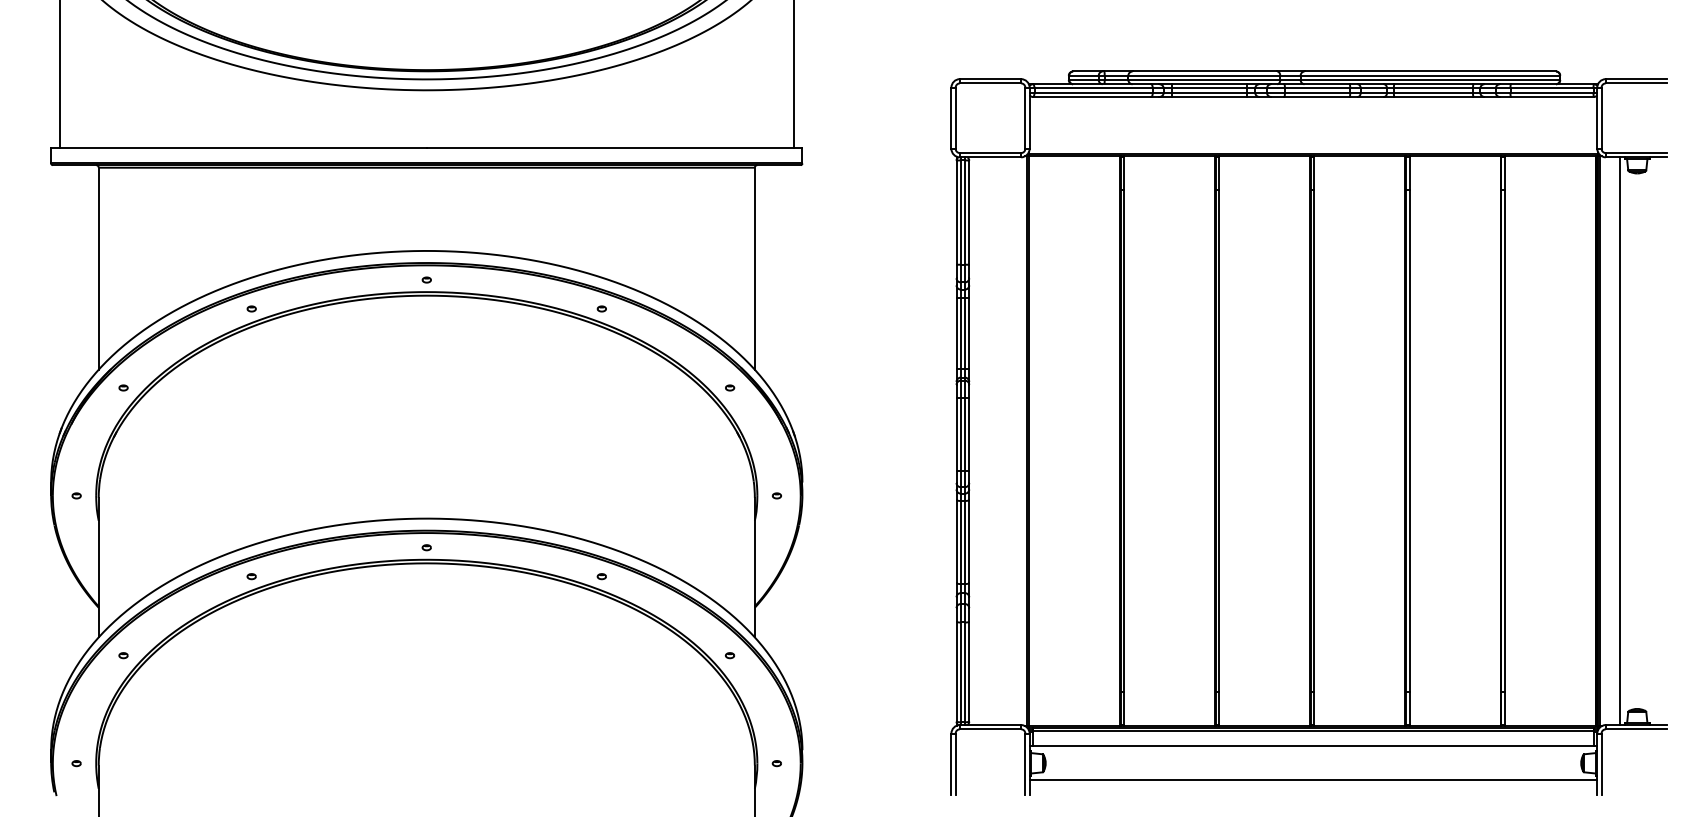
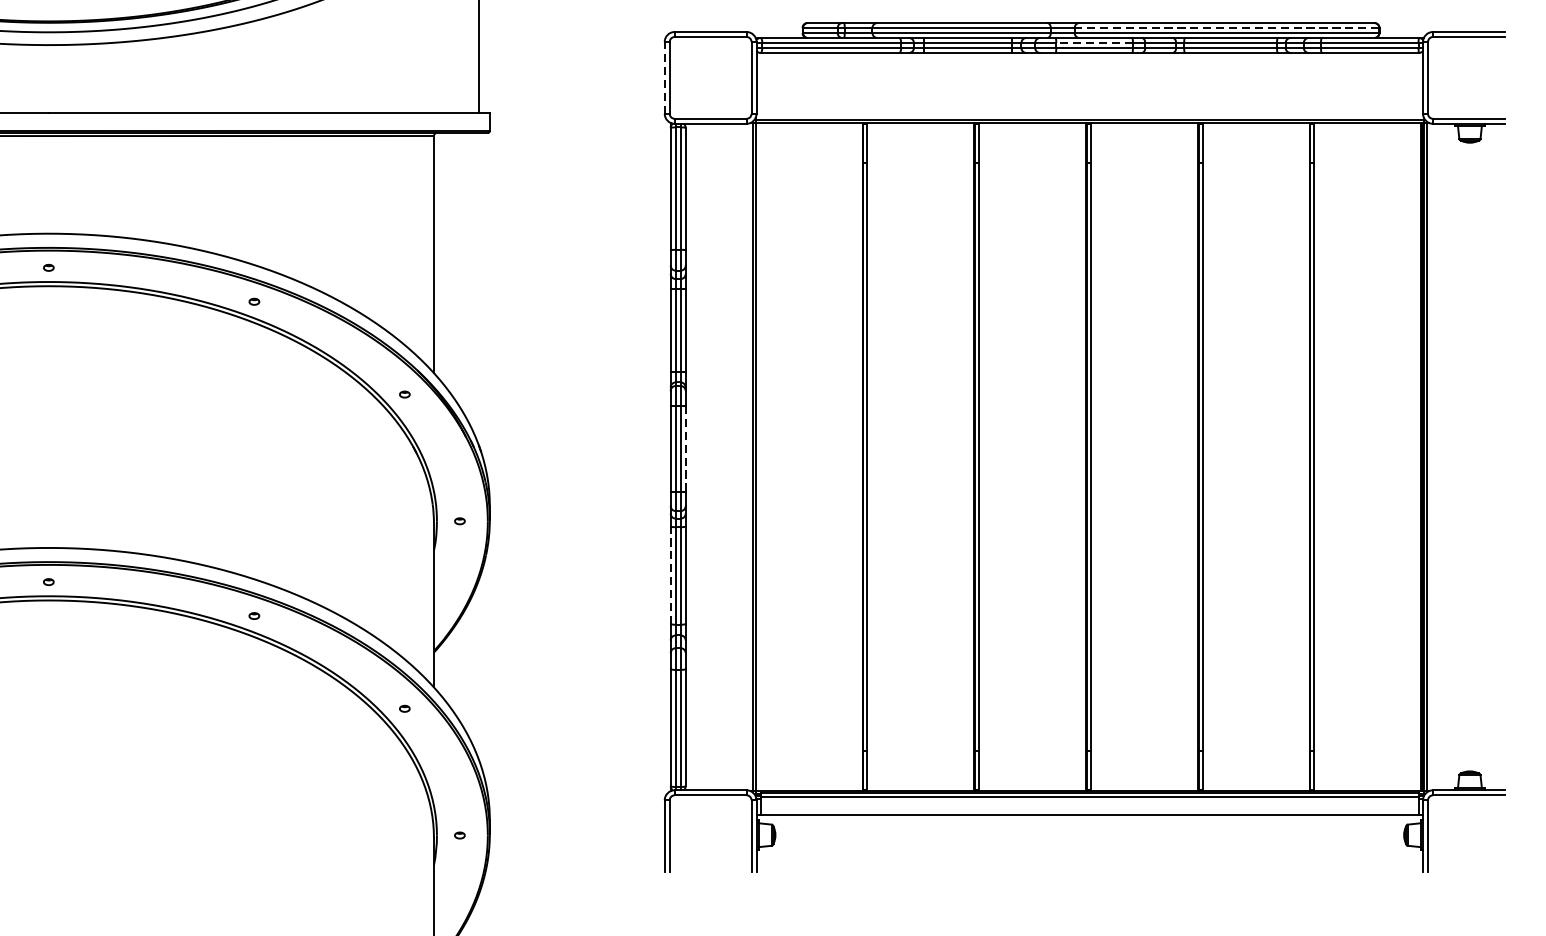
line: (1430, 75) -> (1227, 27), solid -> dashed
line: (1317, 88) -> (1094, 42), solid -> dashed
line: (951, 118) -> (664, 78), solid -> dashed
line: (969, 434) -> (685, 449), solid -> dashed
line: (1620, 441) -> (1450, 457), removed
line: (956, 541) -> (670, 574), solid -> dashed
line: (1313, 780) -> (1089, 855), removed

